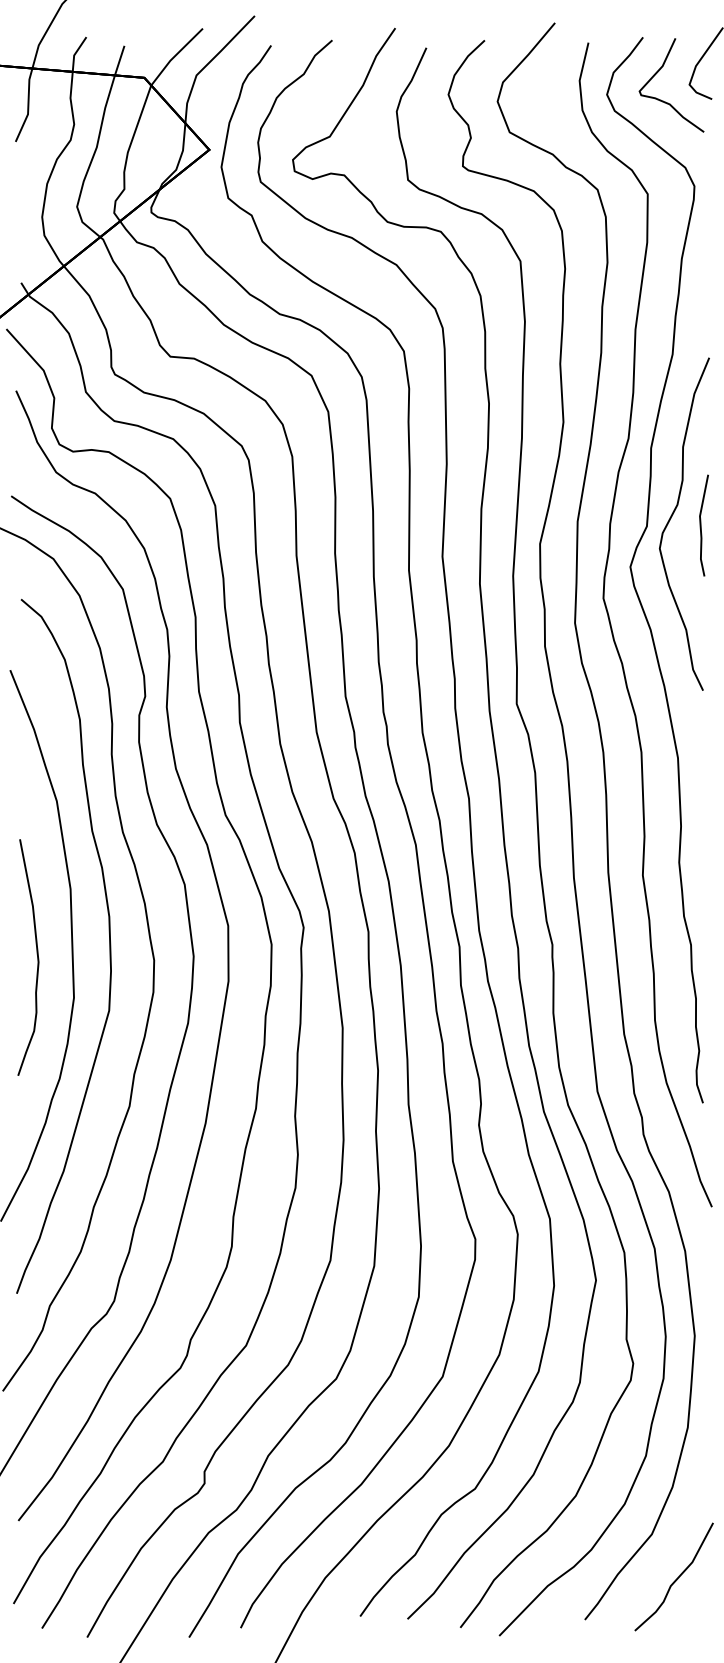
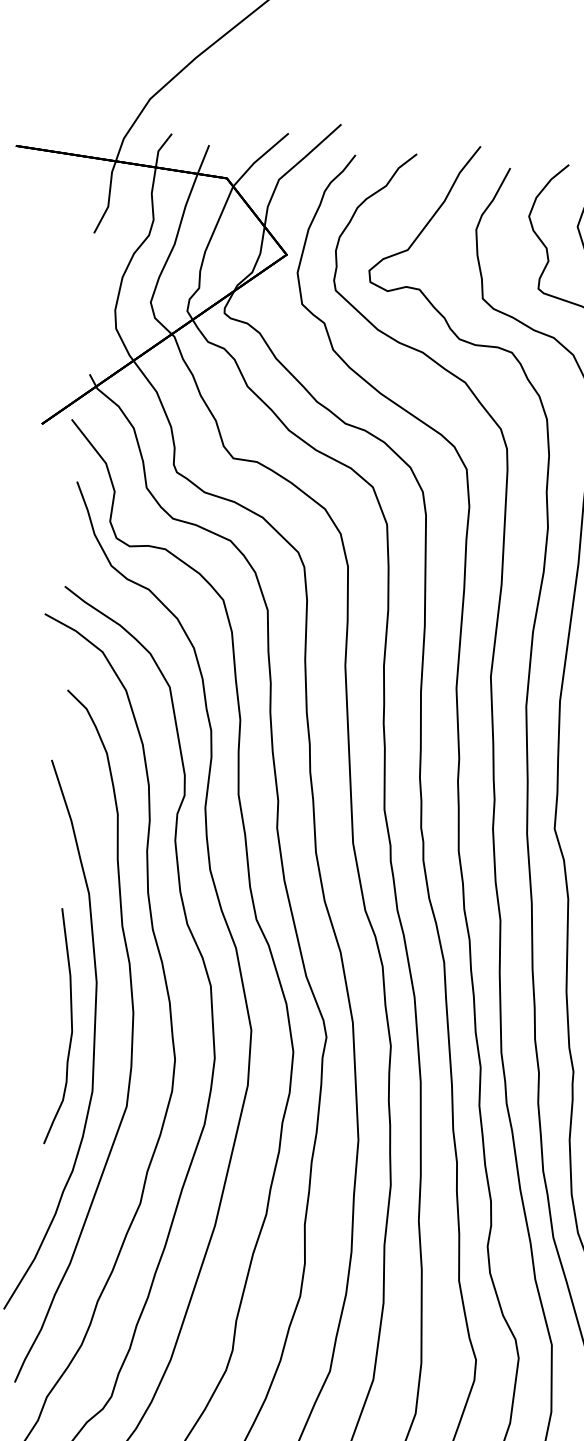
curve: (36, 954) -> (70, 1024), moved

